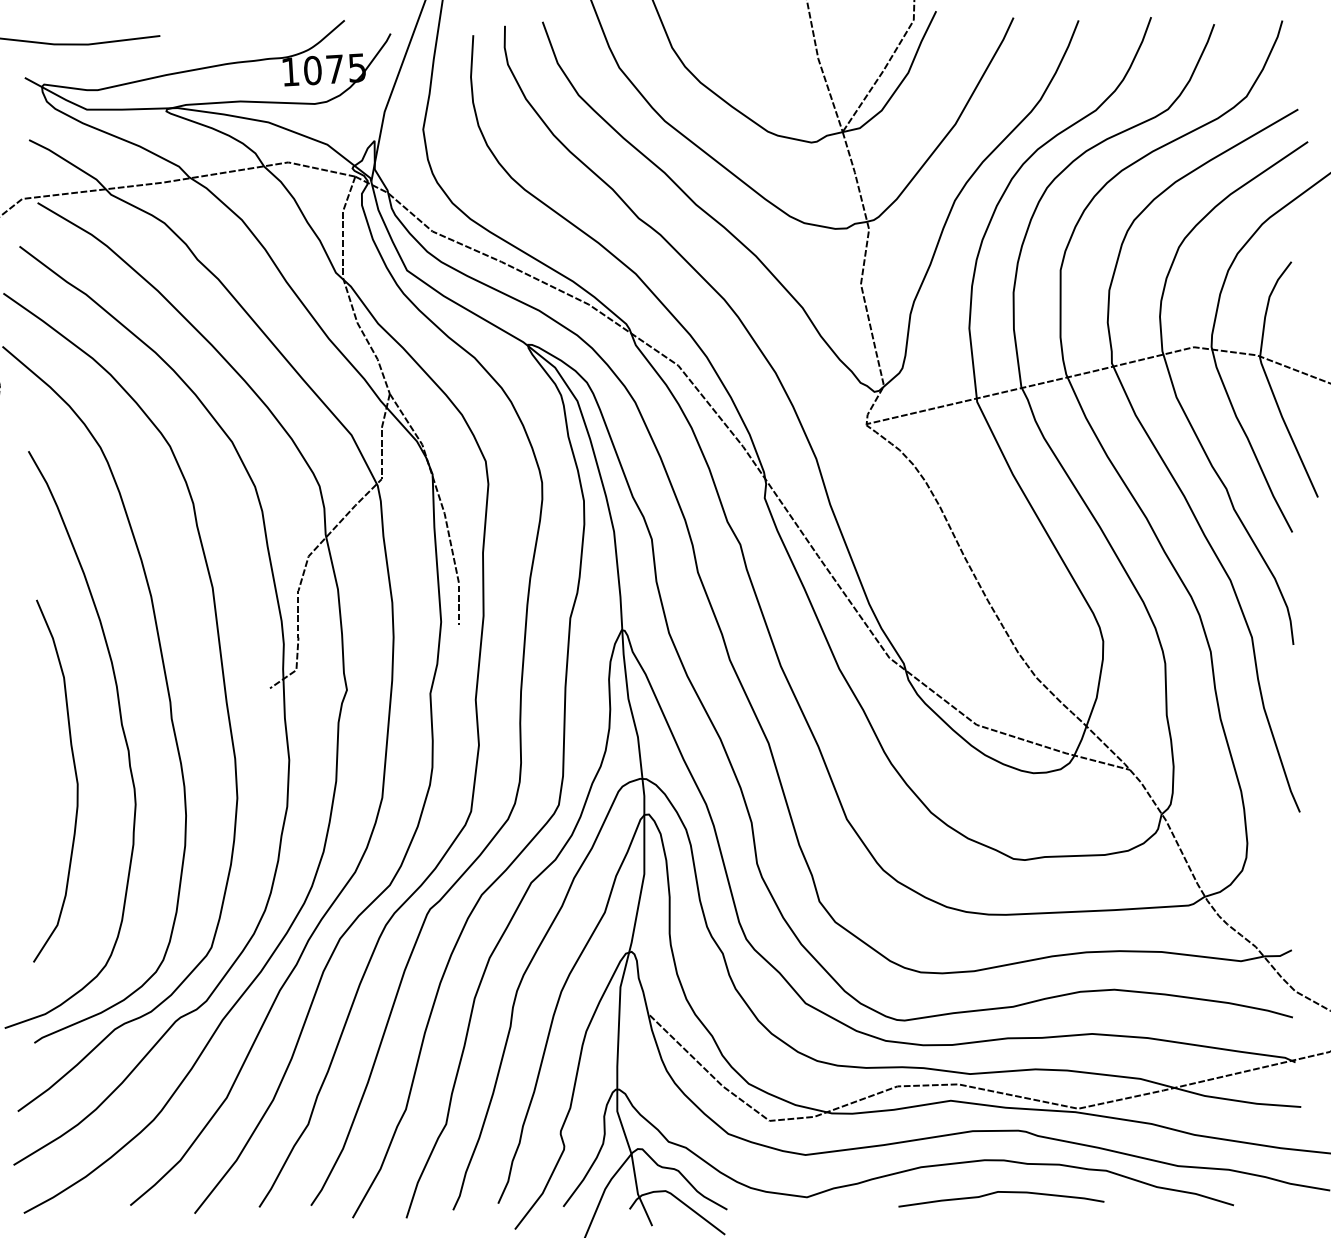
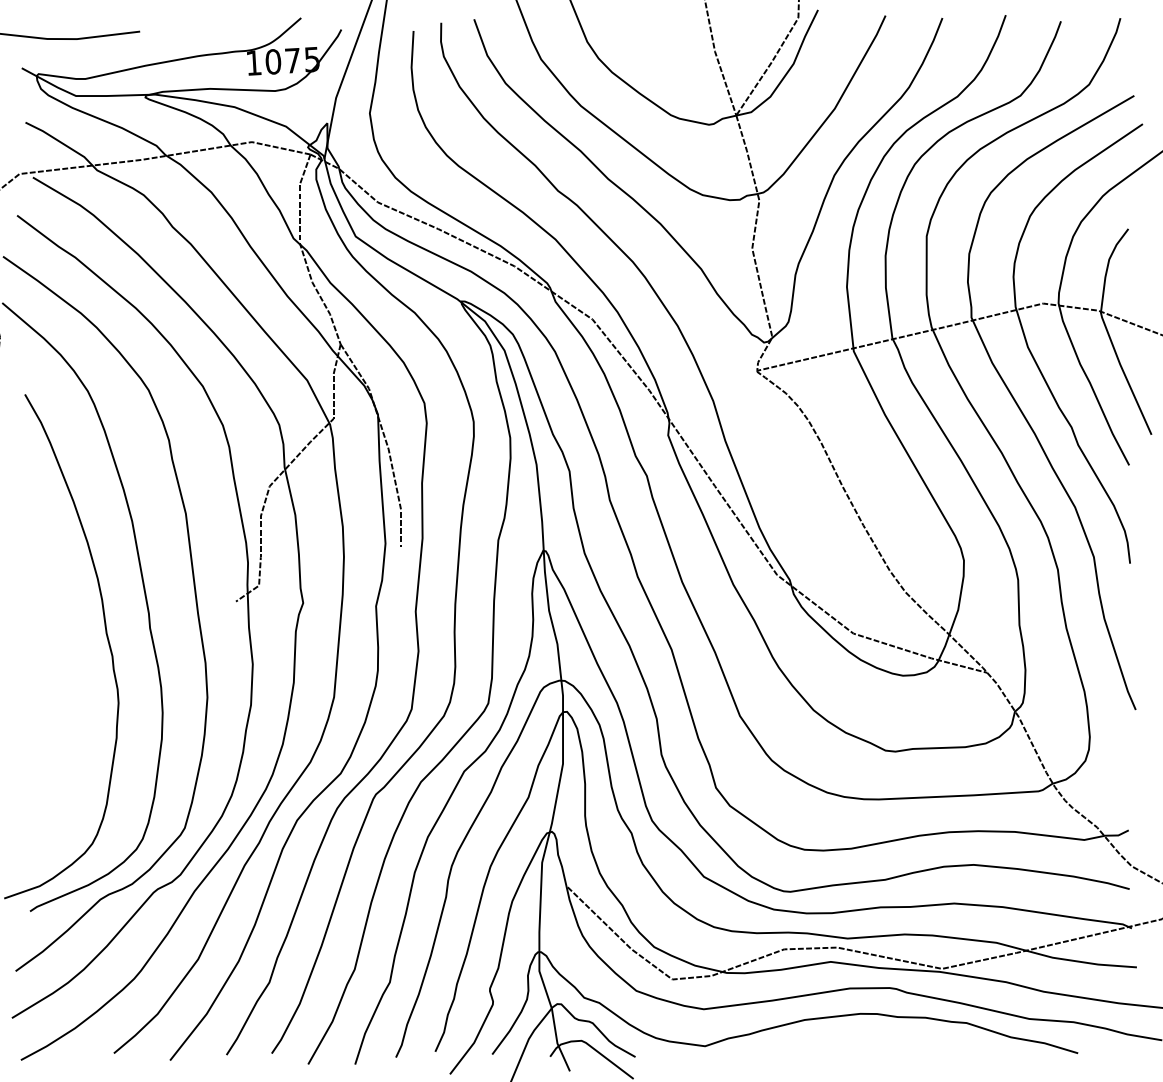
curve: (74, 775) -> (65, 677), removed
curve: (1000, 1193) -> (874, 1042), removed

